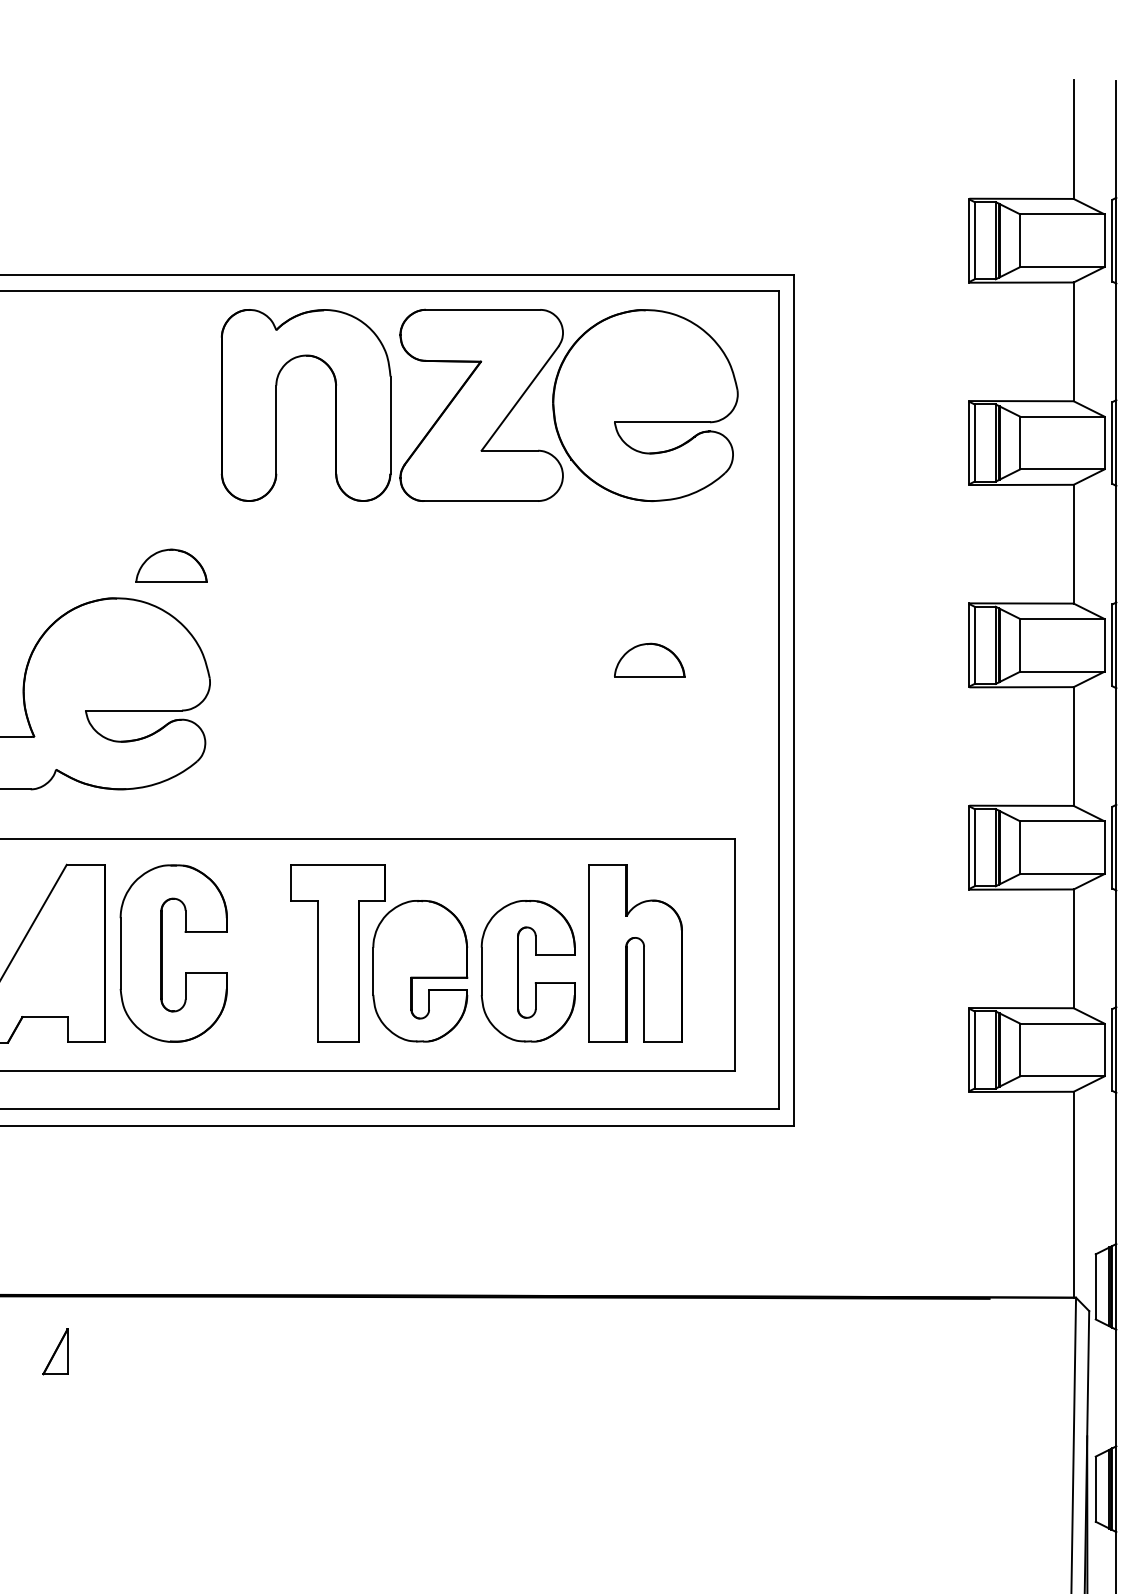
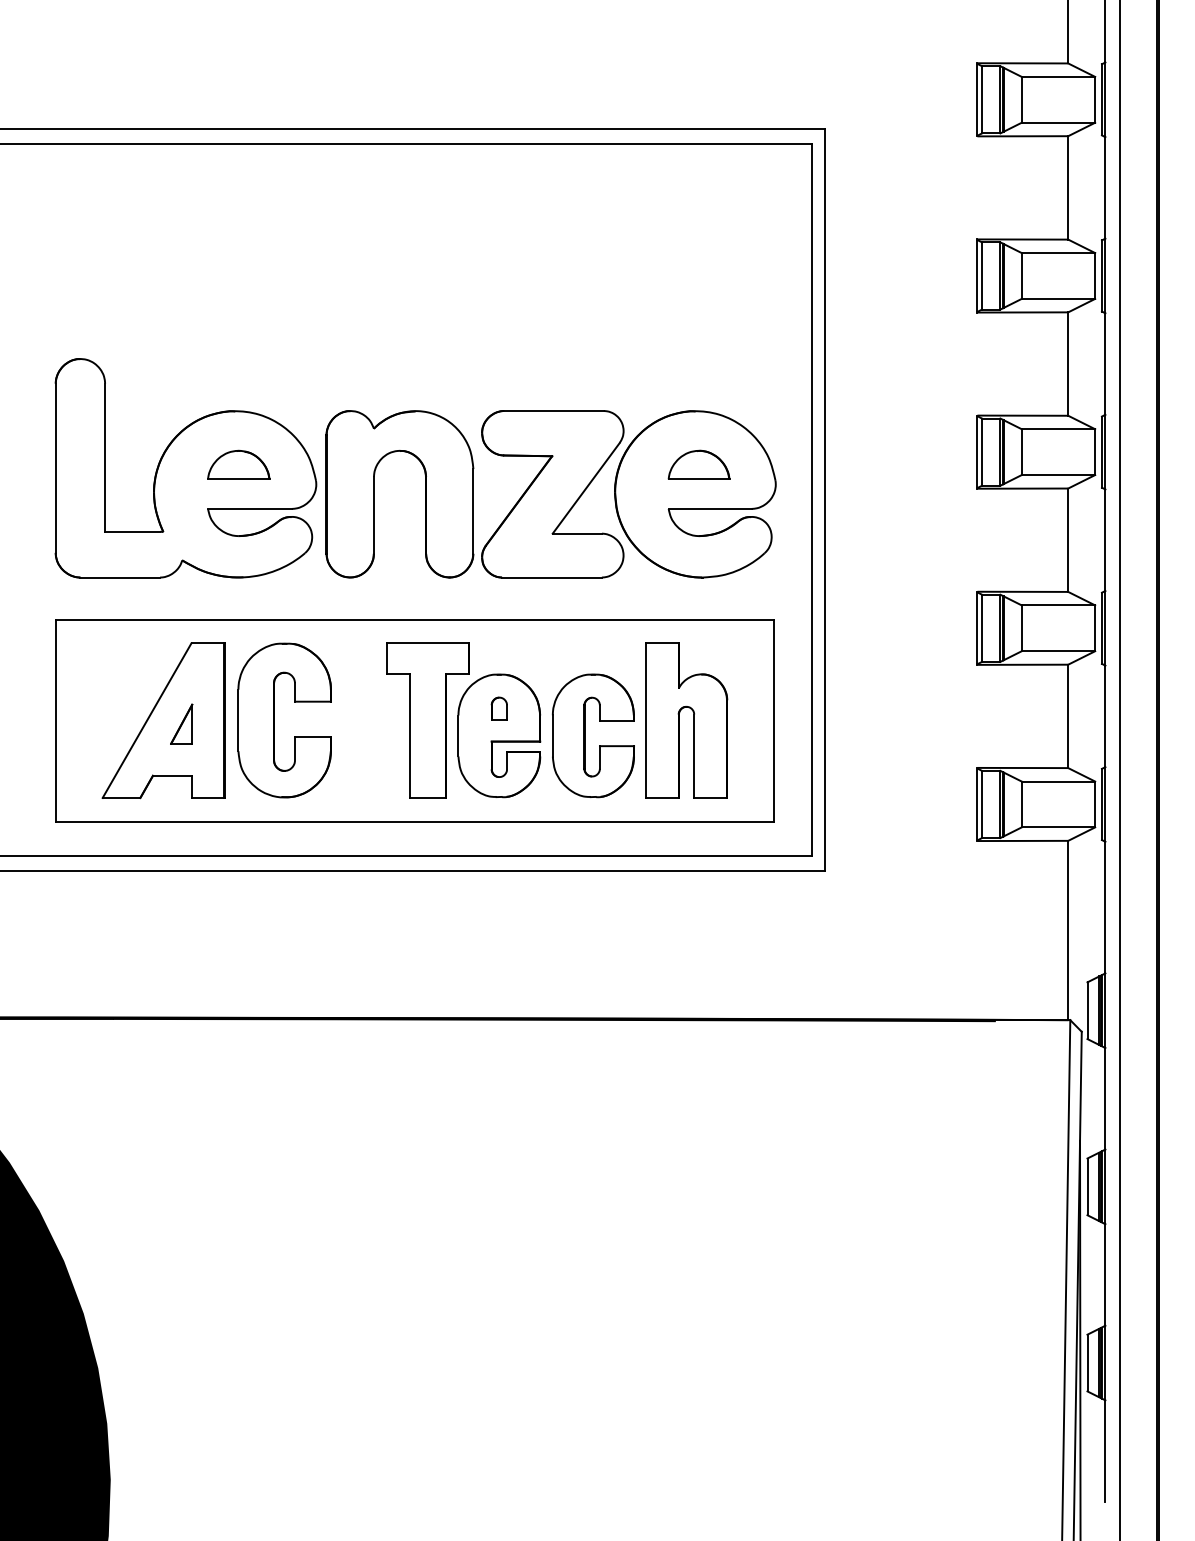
part: (479, 405) -> (550, 494), moved
part: (171, 565) -> (238, 464), moved
part: (419, 939) -> (498, 708), added
part: (55, 1350) -> (181, 723), moved

